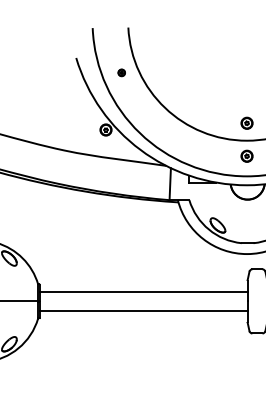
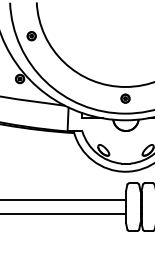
part: (121, 72) -> (31, 35), size x1.67
part: (246, 122) -> (125, 73), removed

